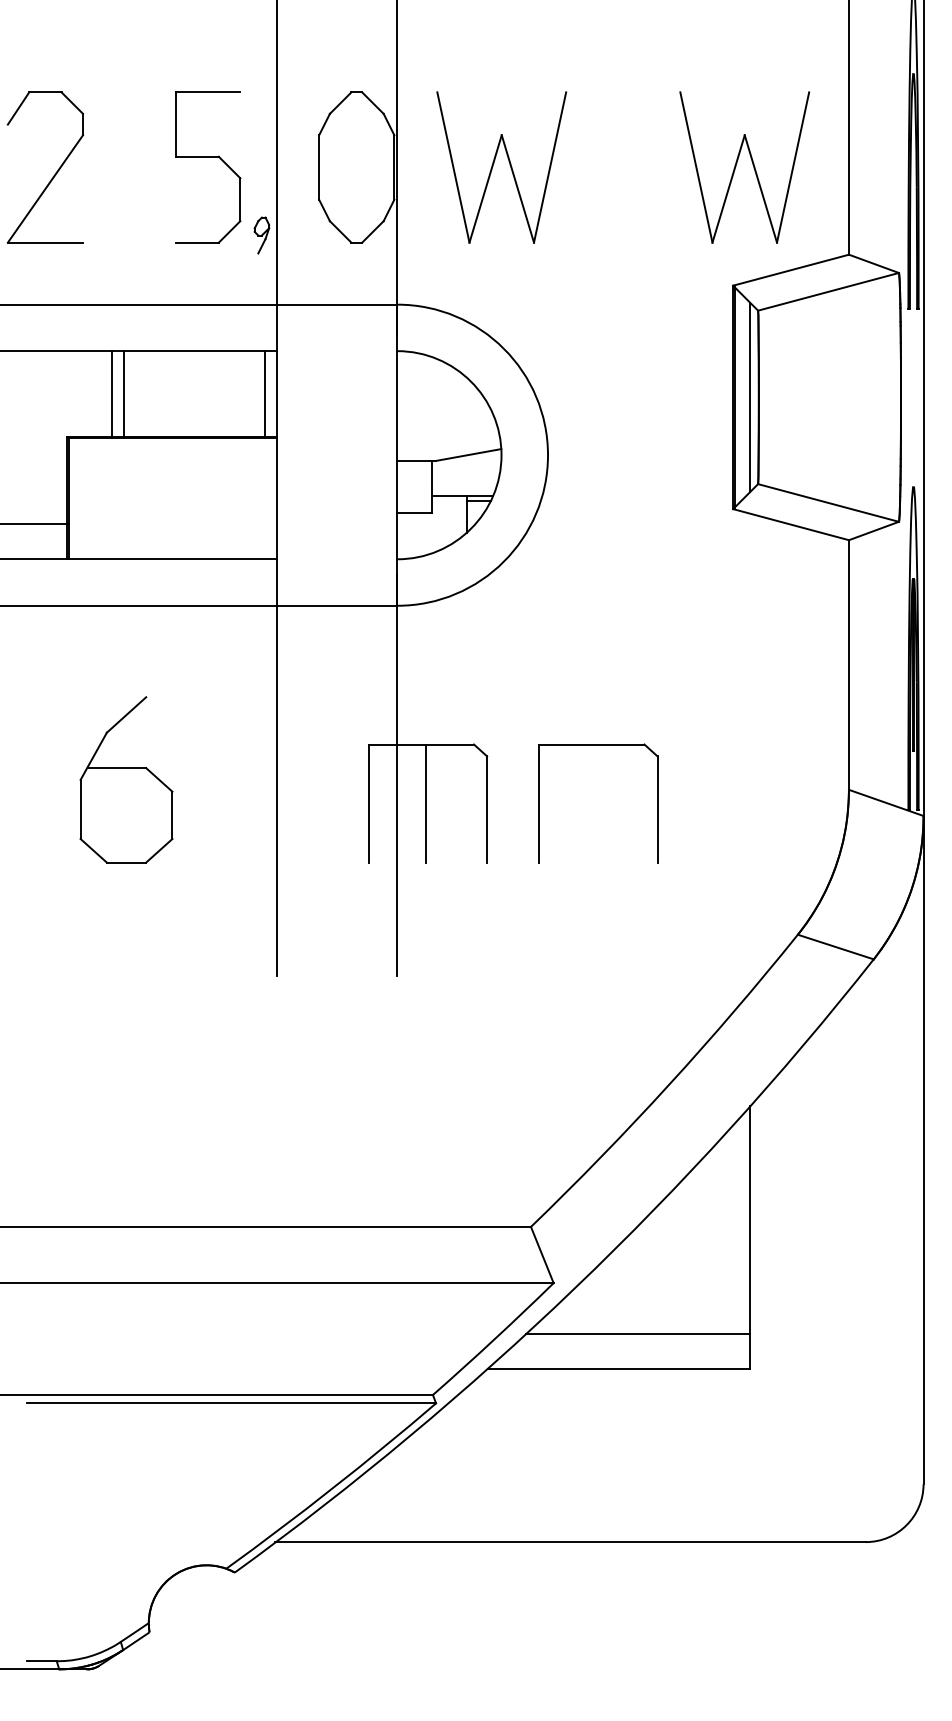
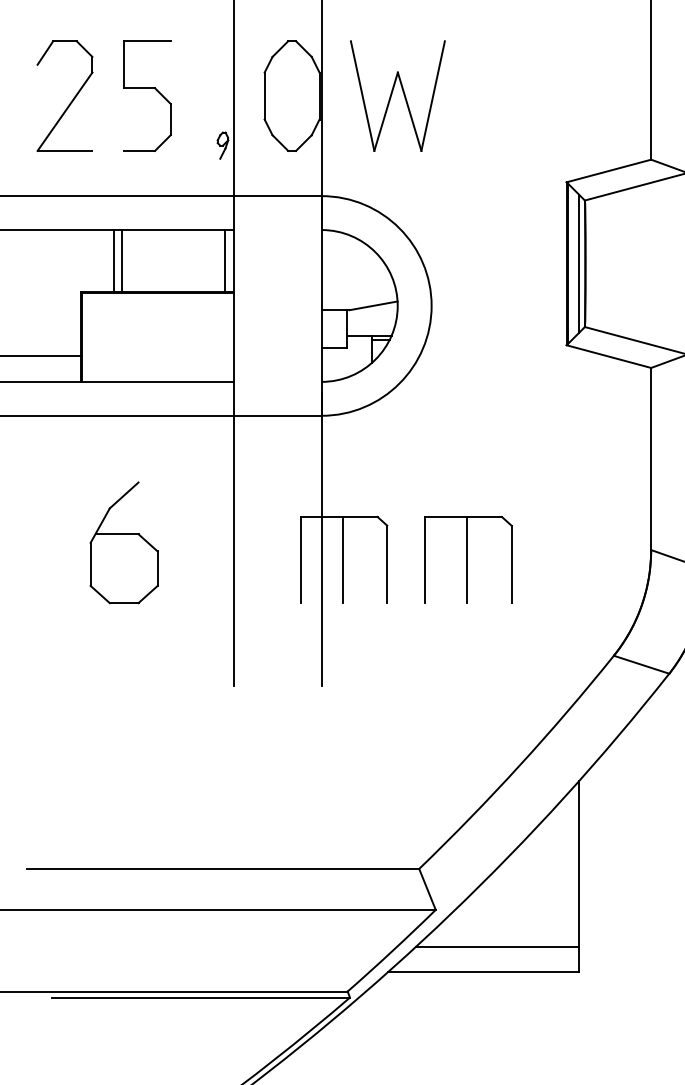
part: (208, 157) -> (147, 88), moved
part: (737, 163) -> (569, 93), removed
line: (596, 803) -> (467, 560), added

